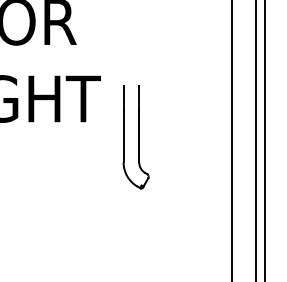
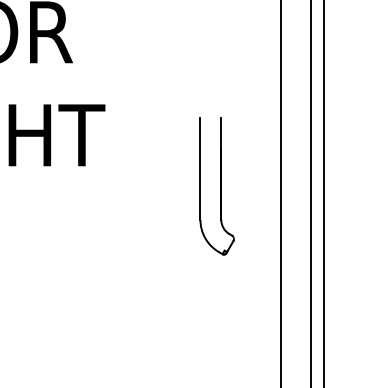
part: (135, 137) -> (216, 186), moved

